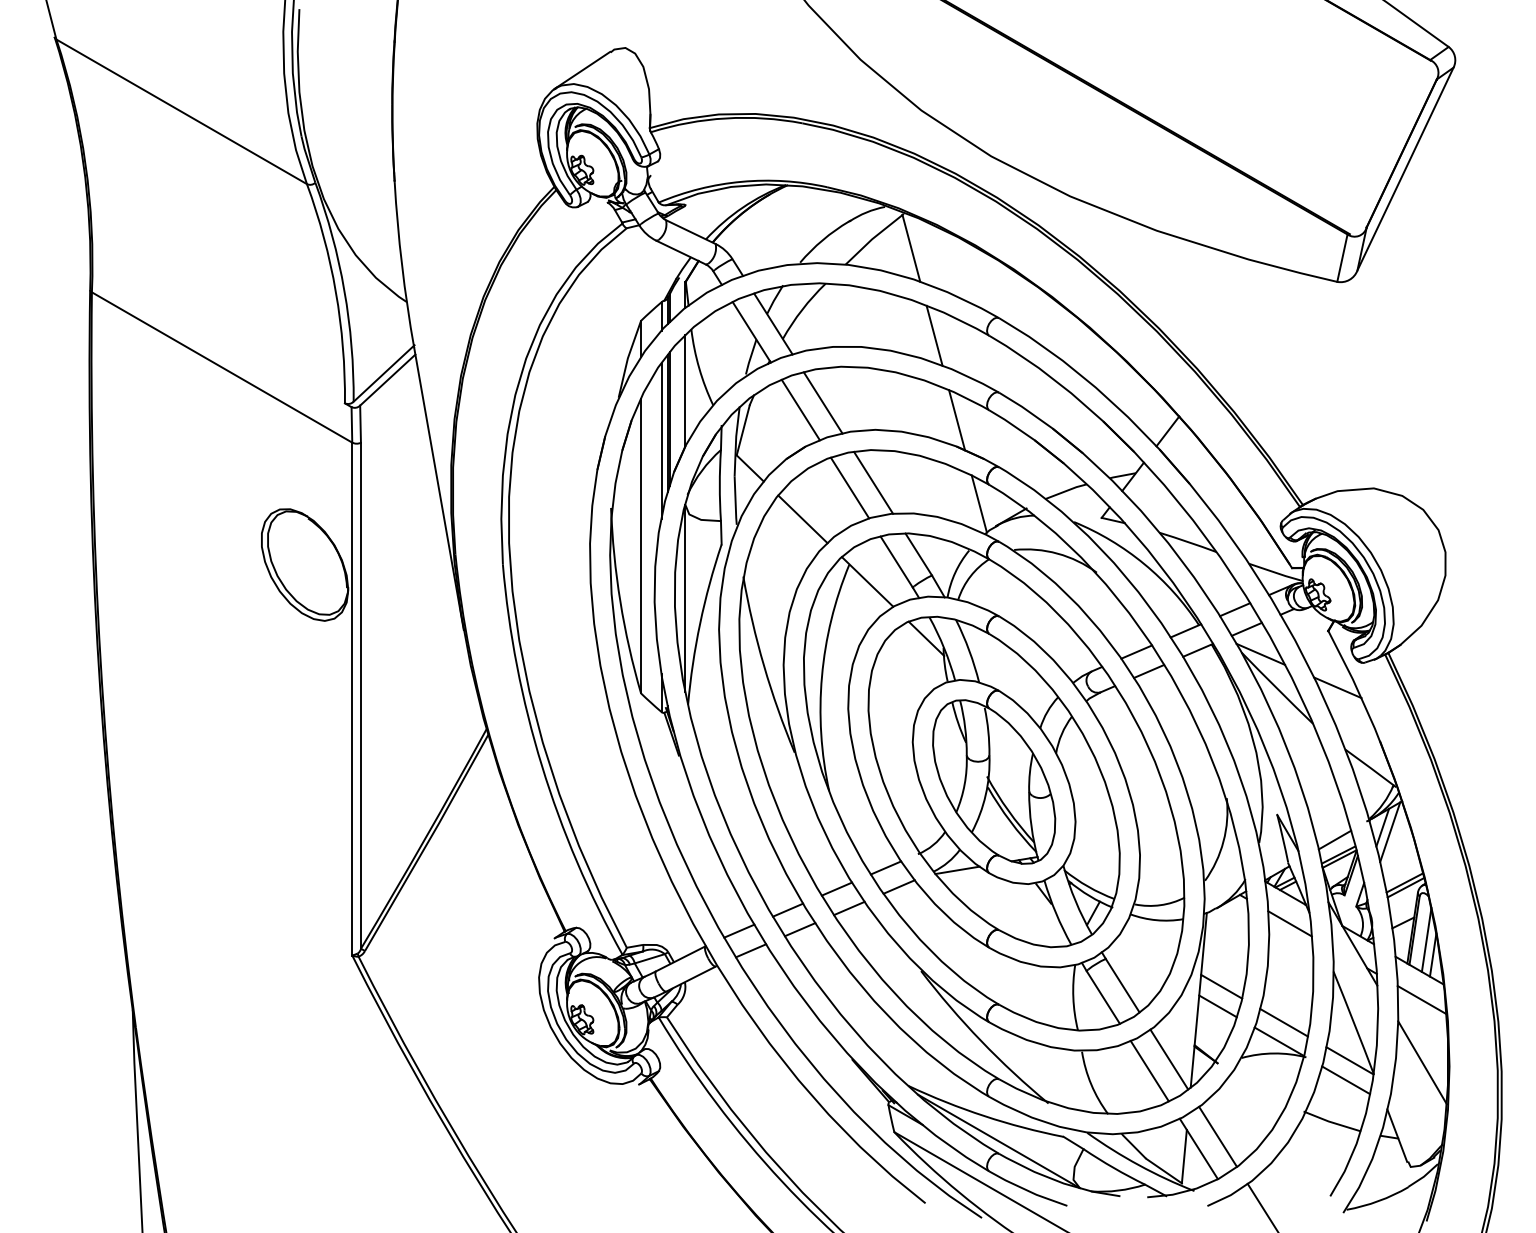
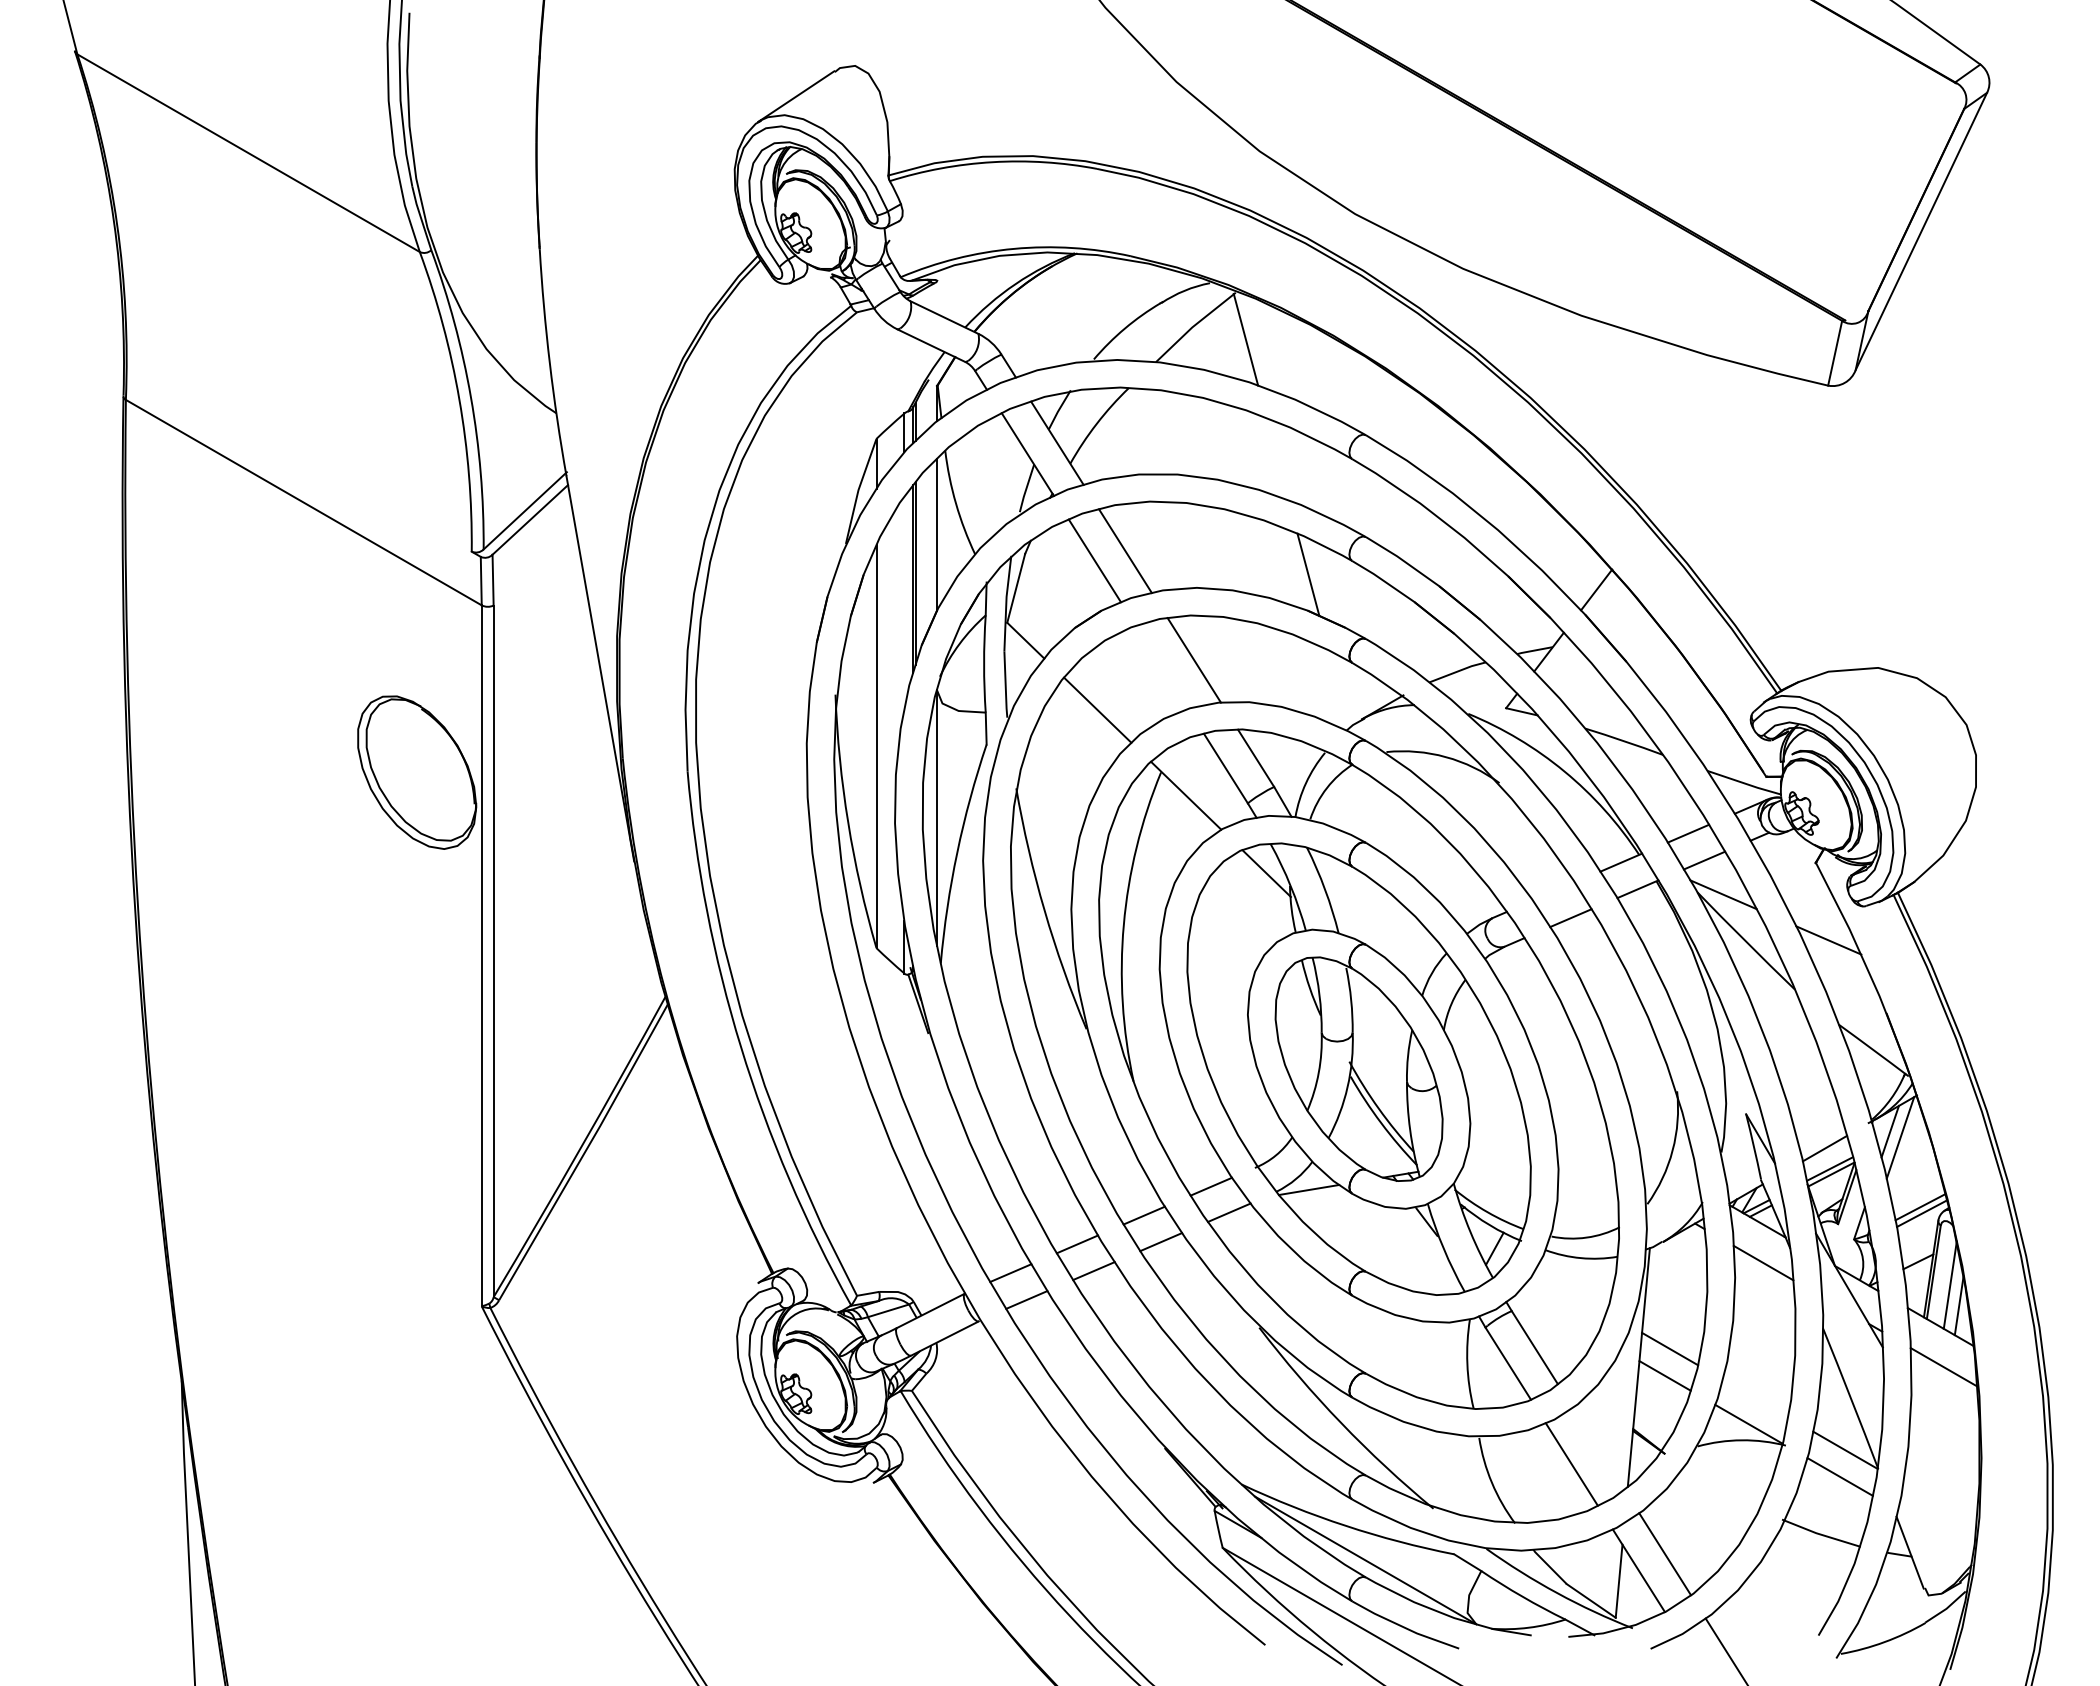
line: (934, 335) -> (1277, 459), removed
line: (661, 440) -> (904, 602), removed
line: (849, 487) -> (1161, 666), removed
line: (979, 504) -> (1338, 689), removed
line: (1137, 651) -> (1554, 891), removed
line: (1283, 1022) -> (1754, 1398), removed
line: (1169, 1059) -> (1598, 1448), removed
line: (1422, 1062) -> (1944, 1452), removed

